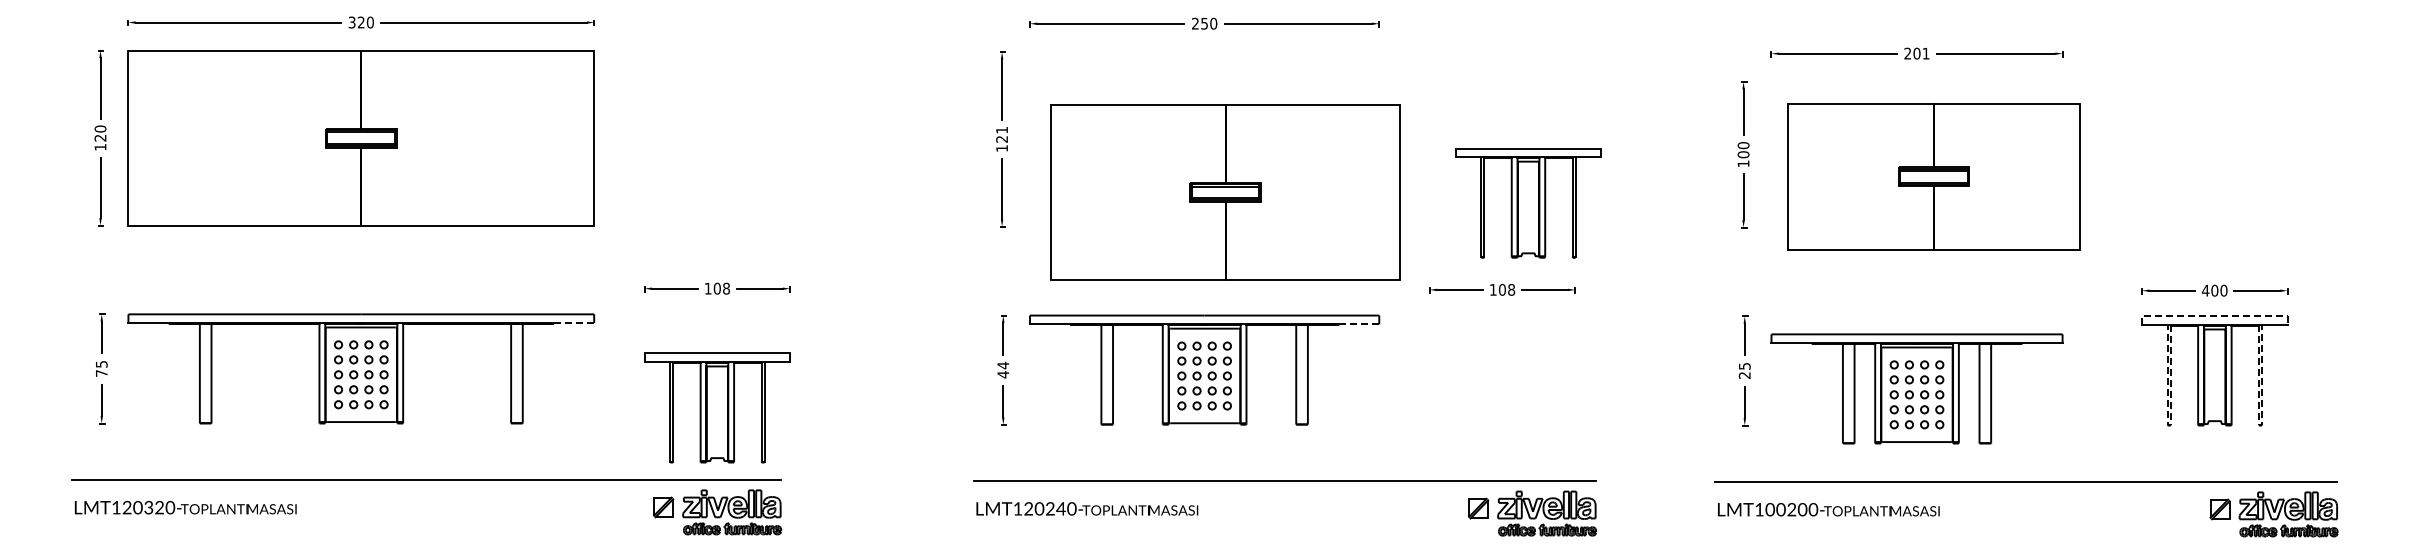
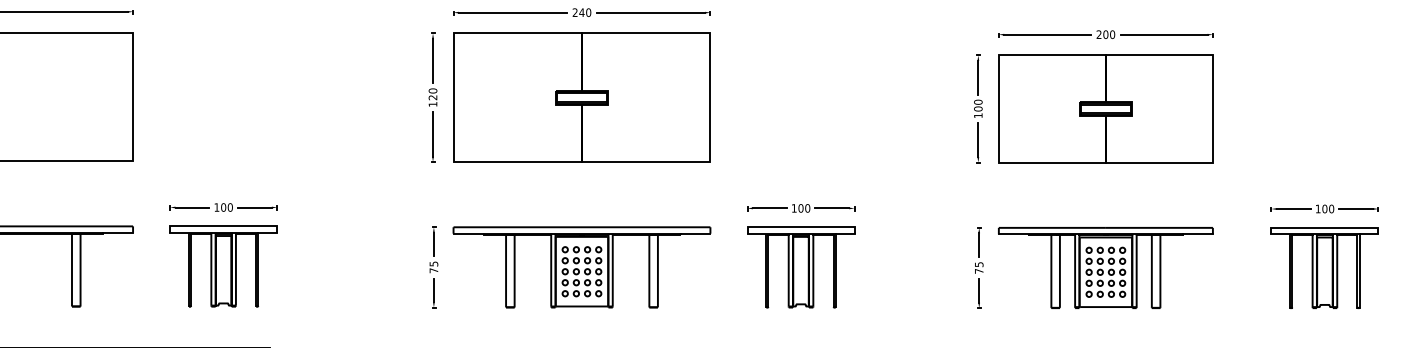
text: (1204, 23) -> (581, 12), 250 -> 240
text: (1925, 53) -> (1112, 34), 201 -> 200
text: (1001, 129) -> (432, 90), 121 -> 120
part: (1933, 176) -> (1105, 108), moved
part: (1225, 192) -> (581, 97), moved
part: (1528, 203) -> (801, 267), moved
text: (726, 288) -> (230, 207), 108 -> 100
text: (1511, 289) -> (807, 208), 108 -> 100
text: (2205, 290) -> (1318, 208), 400 -> 100
line: (2214, 316) -> (1324, 227), dashed -> solid
line: (573, 323) -> (117, 233), dashed -> solid
line: (1358, 324) -> (695, 233), dashed -> solid
text: (1003, 369) -> (434, 266), 44 -> 75
text: (1744, 375) -> (979, 271), 25 -> 75
part: (1916, 388) -> (1105, 267), moved
part: (717, 407) -> (223, 266), moved
line: (2168, 425) -> (1290, 308), dashed -> solid
line: (2261, 425) -> (1359, 308), dashed -> solid

